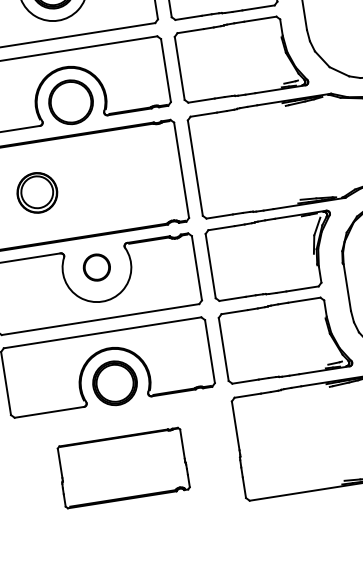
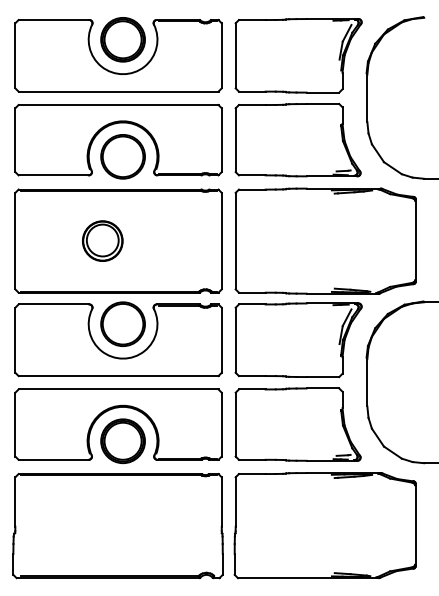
part: (37, 192) -> (102, 240), moved
part: (96, 267) -> (122, 323), size x1.67
part: (122, 468) -> (117, 526), size x1.67

